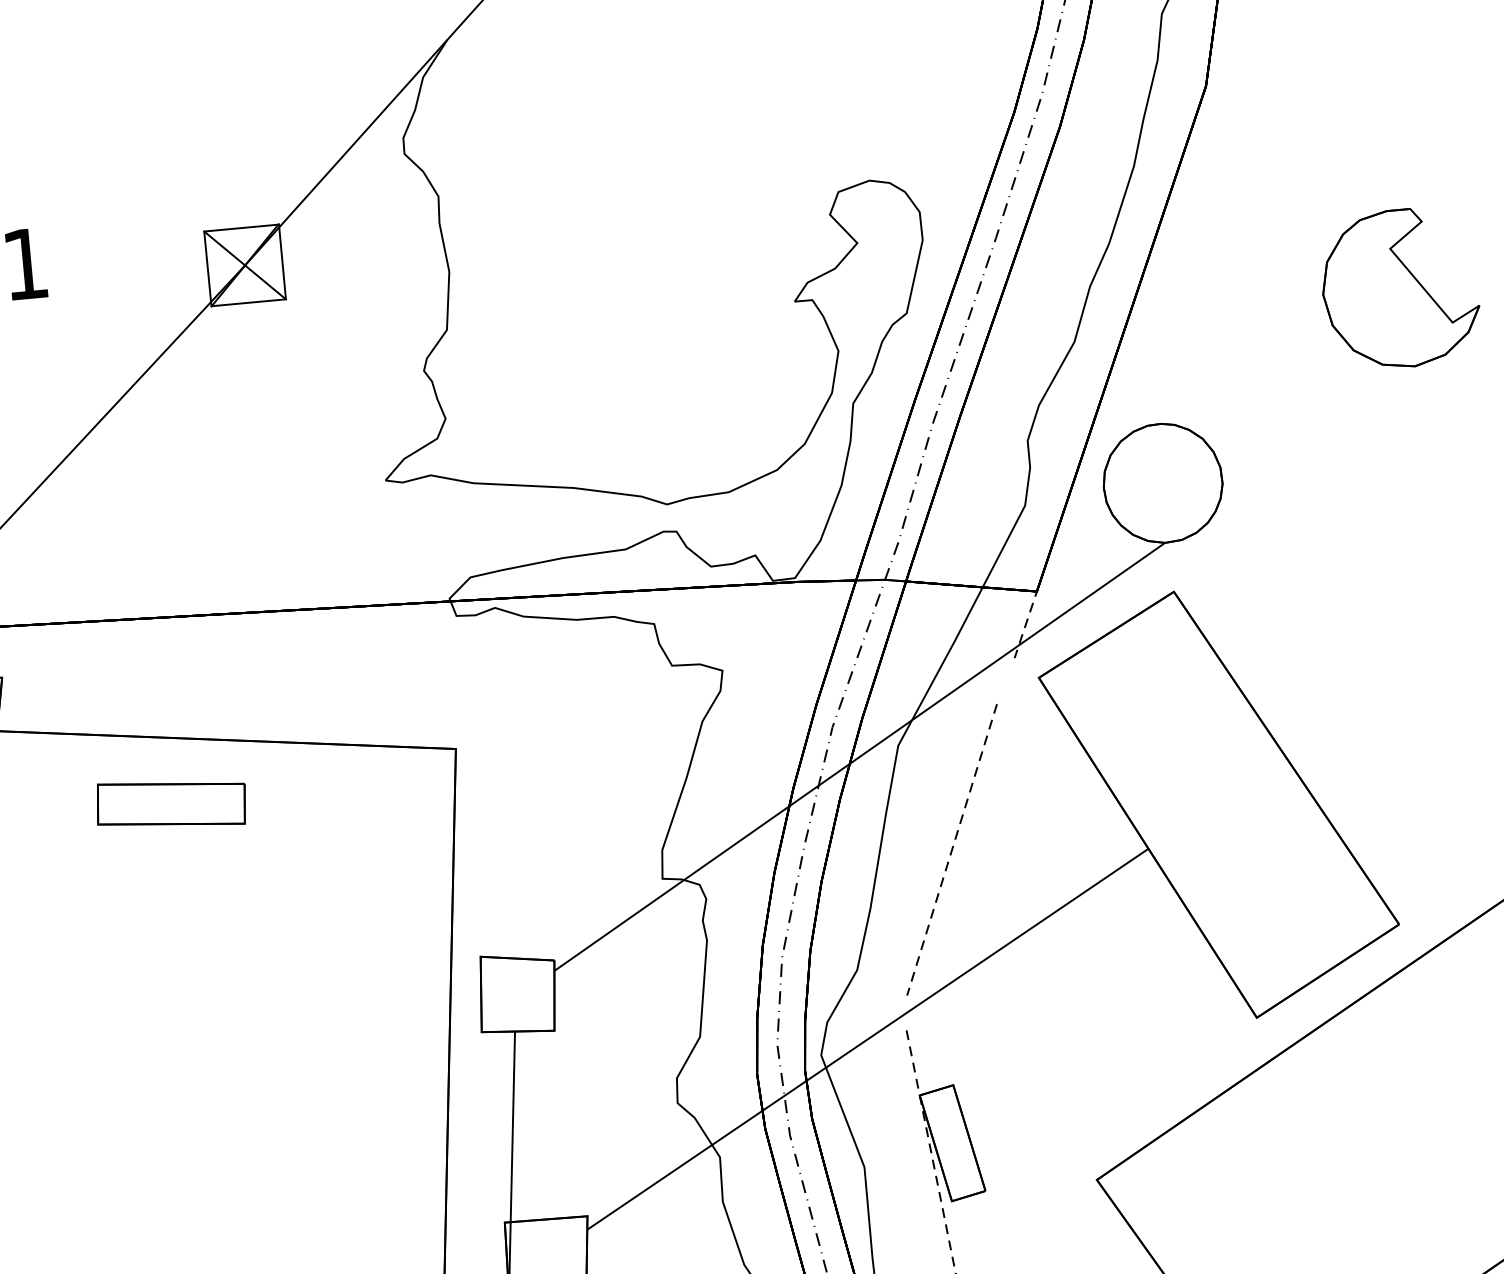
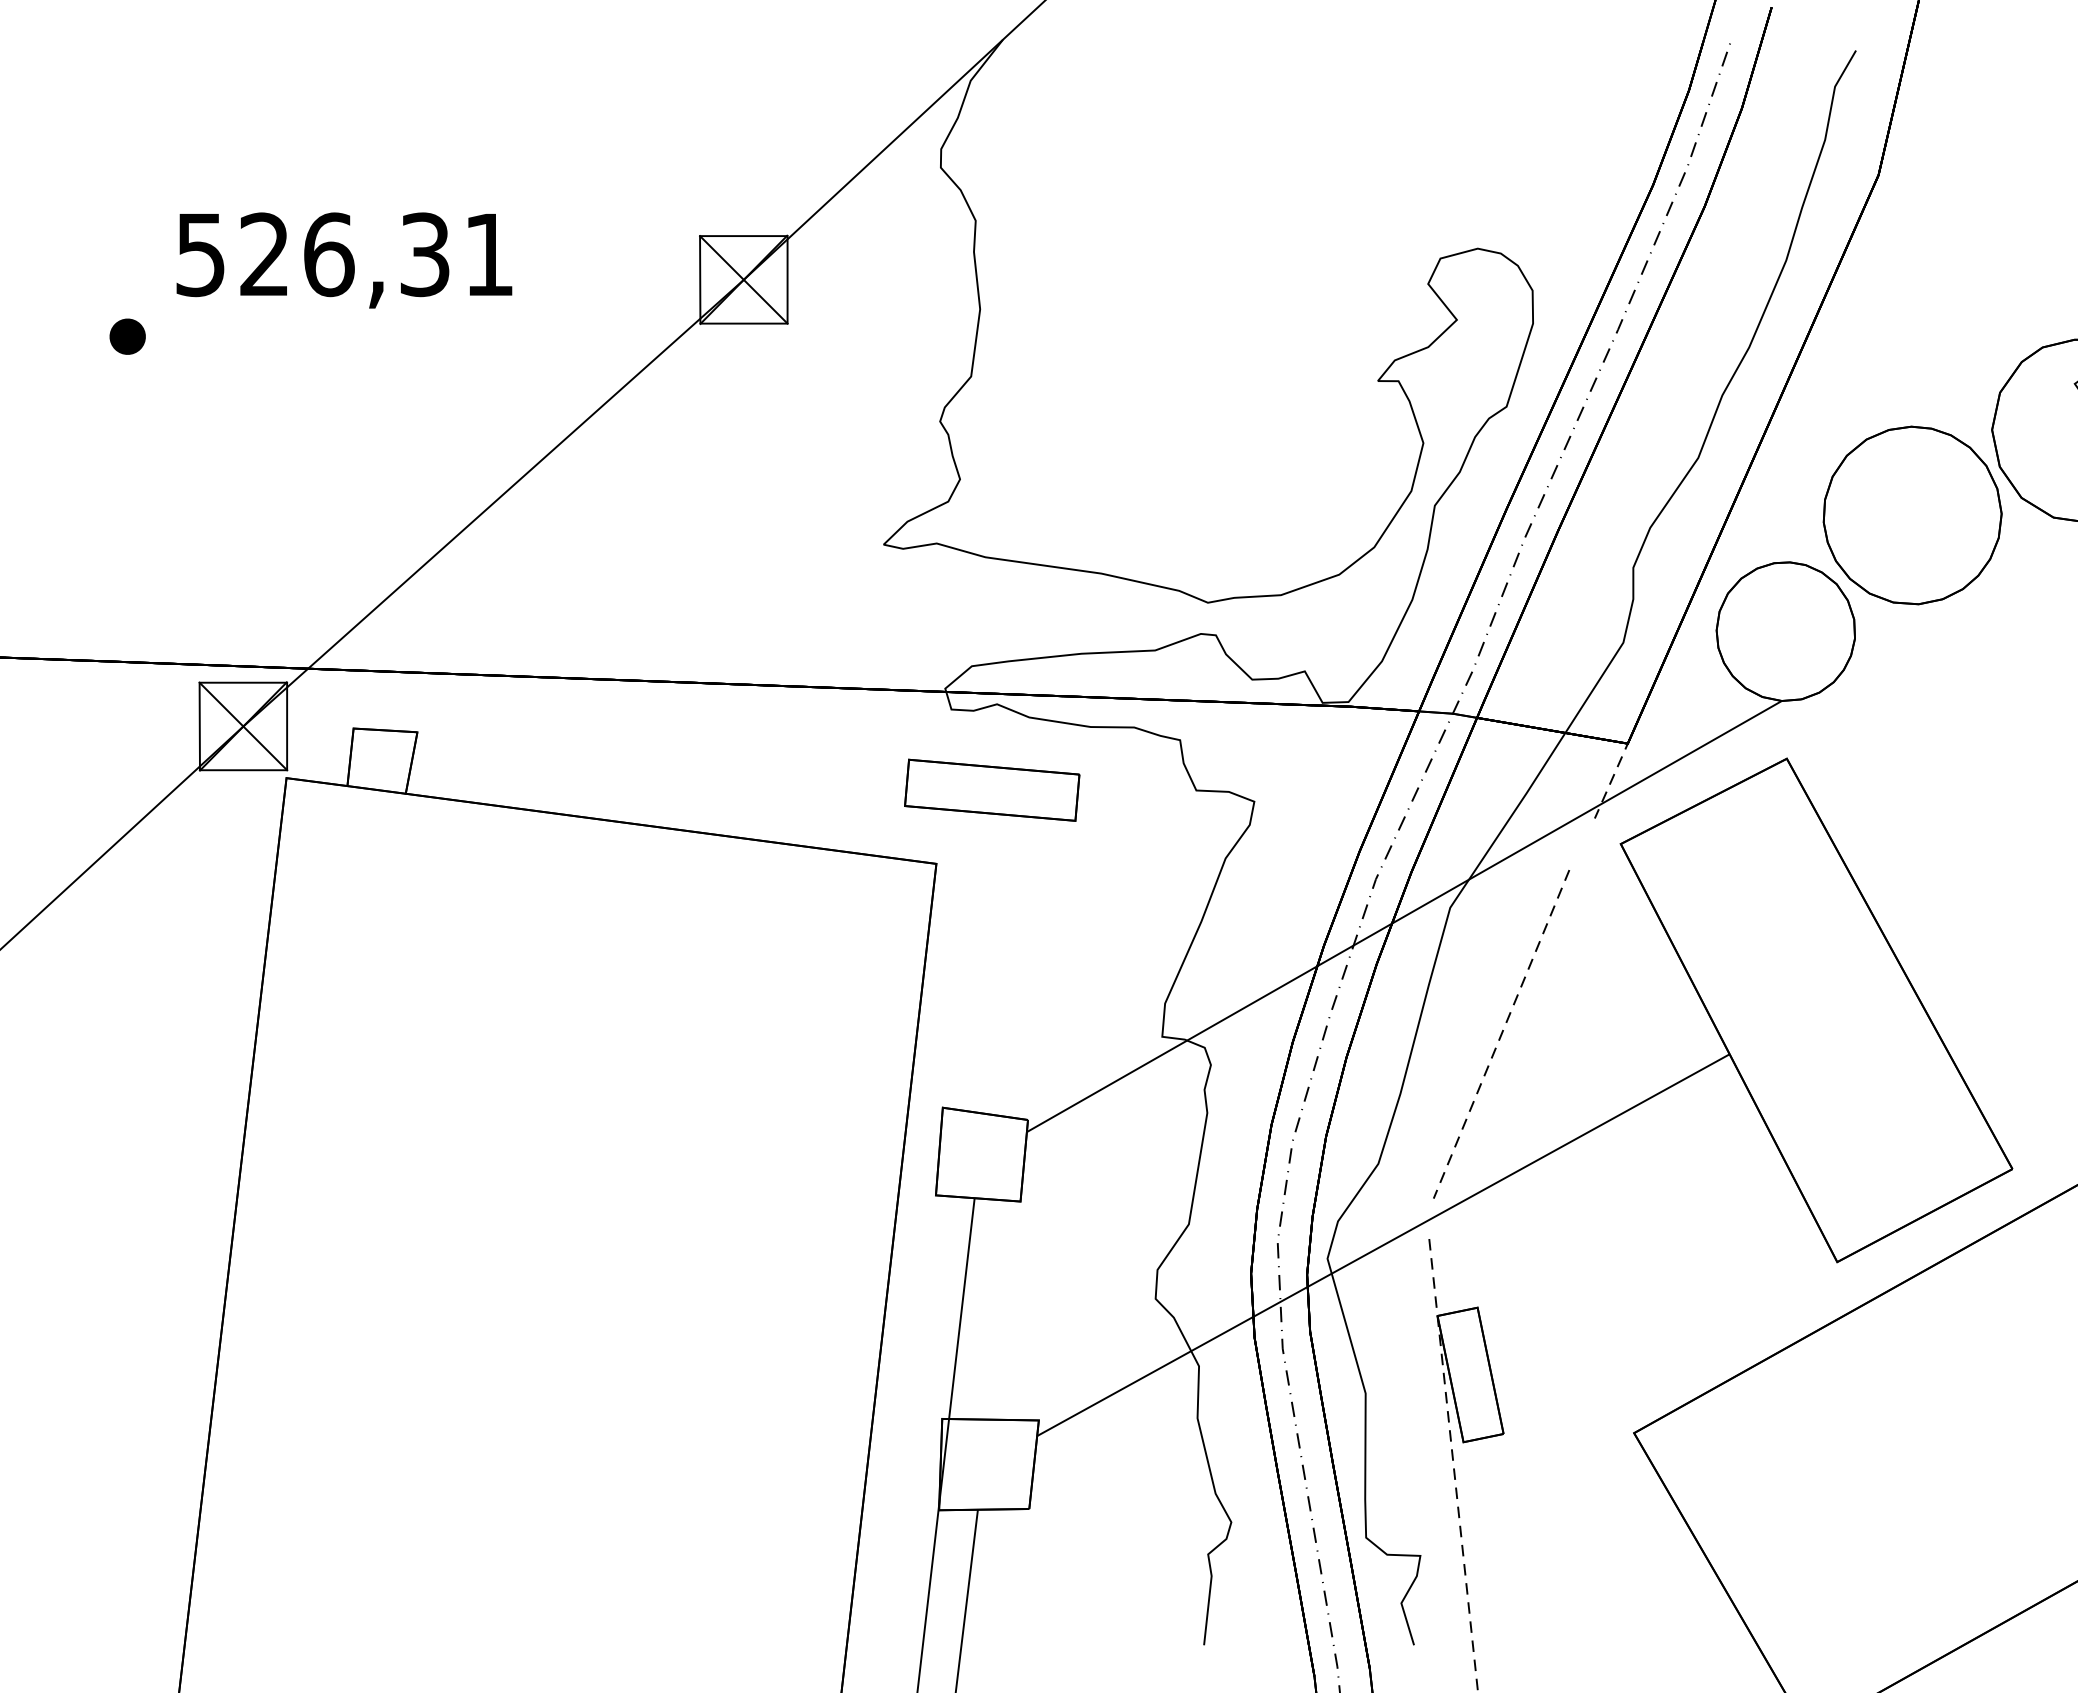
part: (1261, 374) -> (1912, 515), added
part: (171, 803) -> (992, 789), moved

